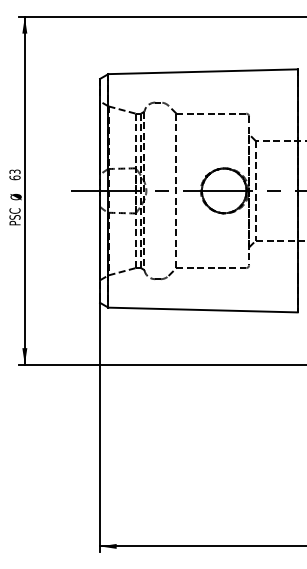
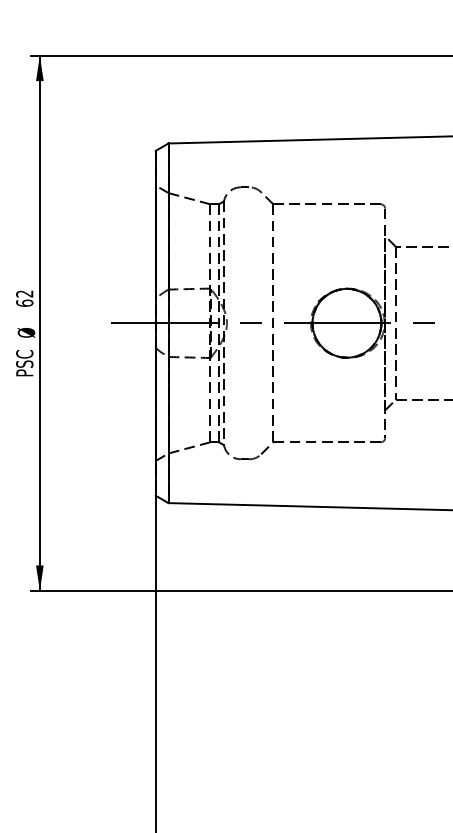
text: (15, 171) -> (25, 293), 63 -> 62

